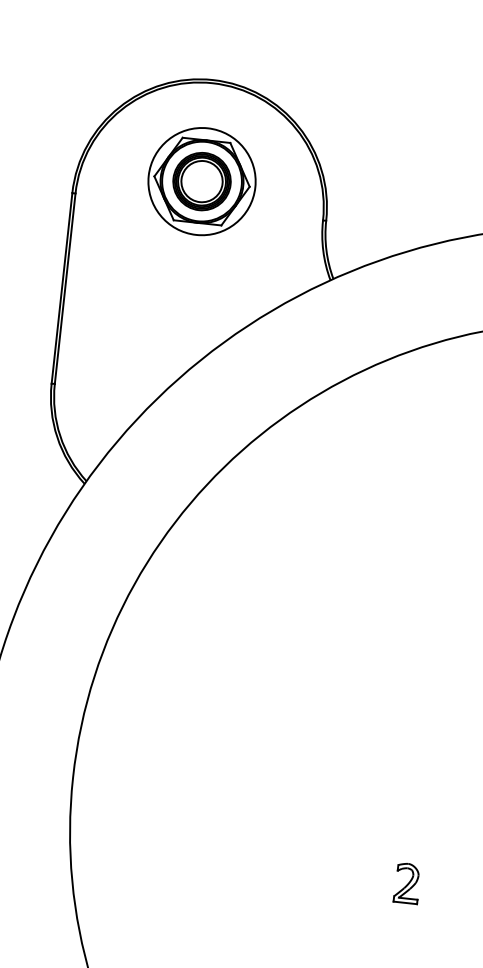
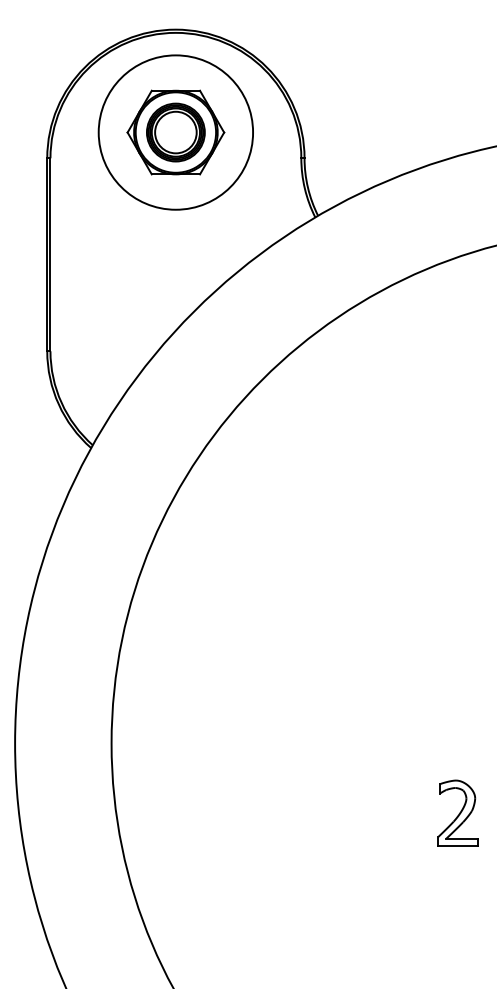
circle: (201, 181) -> (175, 132), size x1.43
part: (407, 882) -> (457, 812), size x1.67

